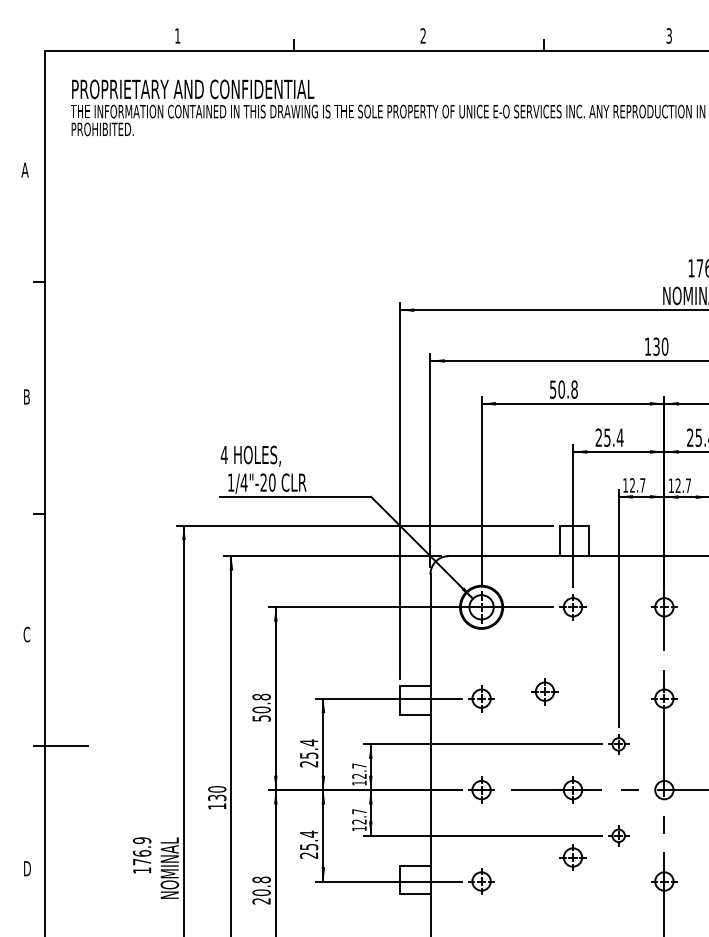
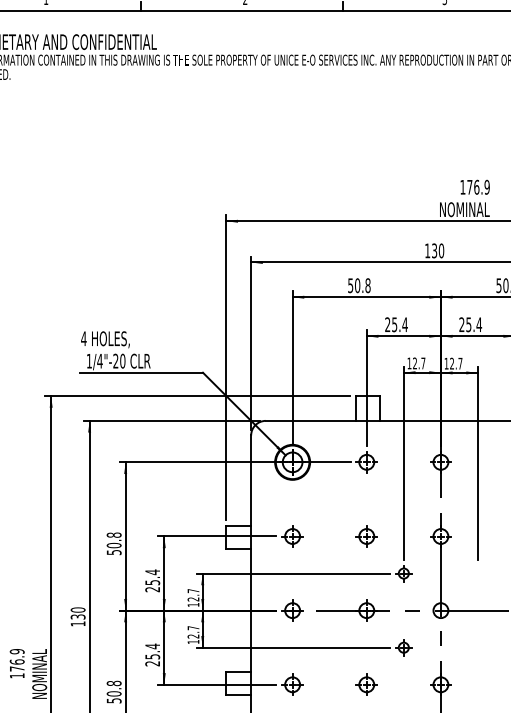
part: (544, 691) -> (366, 536), moved
part: (572, 857) -> (366, 684), moved
text: (261, 901) -> (114, 701), 20.8 -> 50.8

